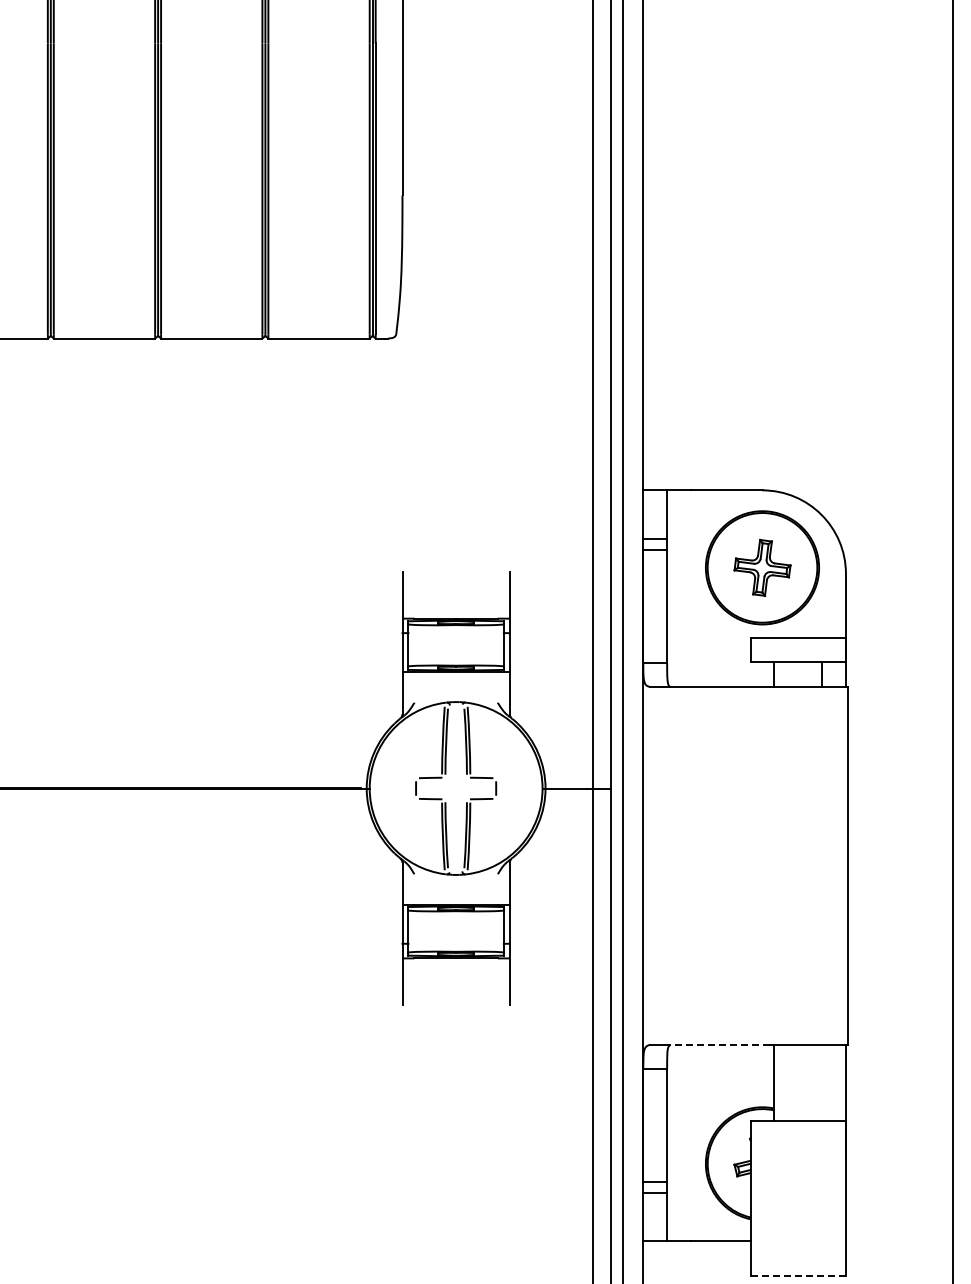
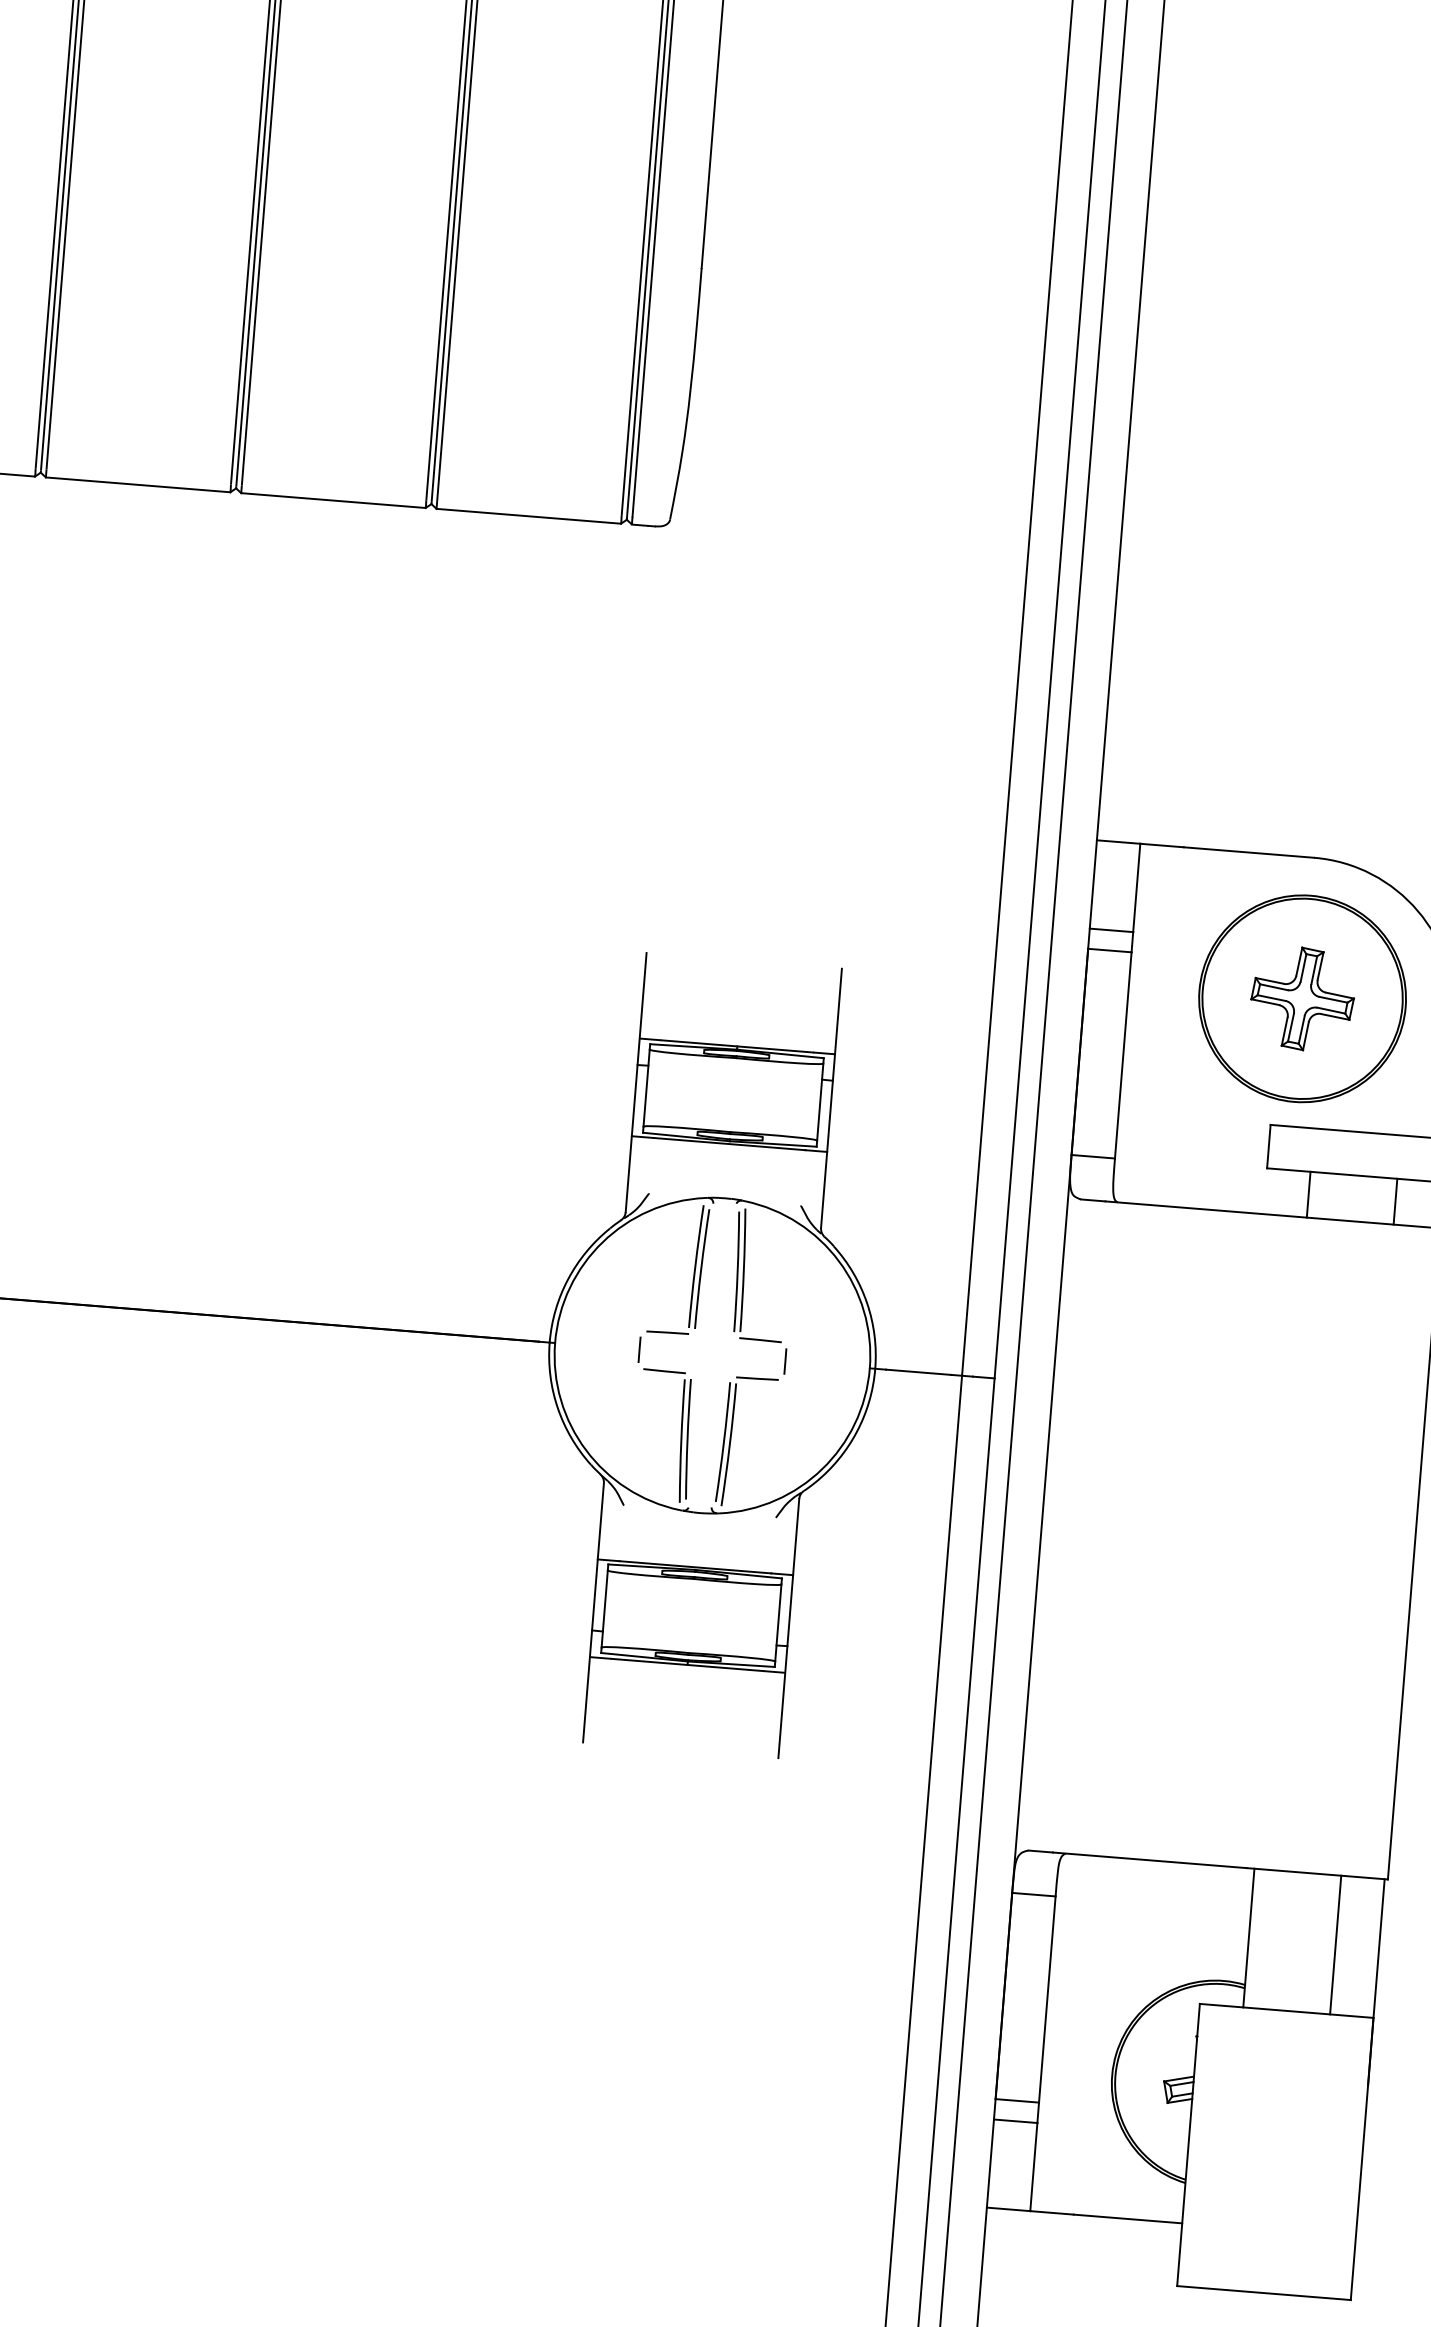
line: (717, 1044) -> (1150, 1860), dashed -> solid
line: (822, 1082) -> (1336, 1944), added
line: (798, 1275) -> (1264, 2292), dashed -> solid

